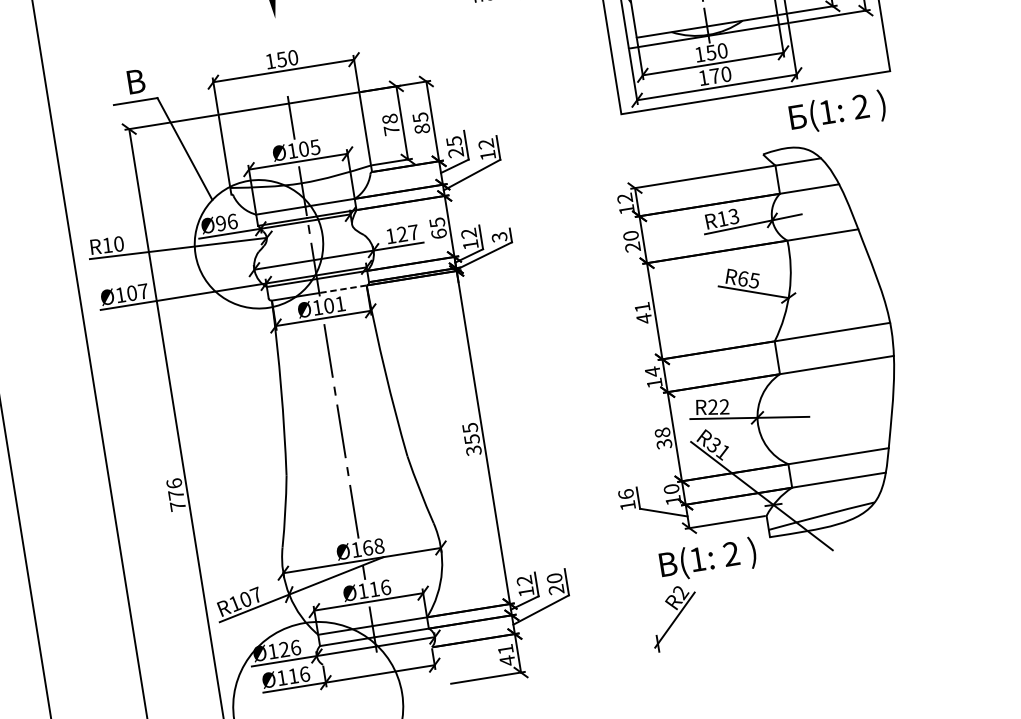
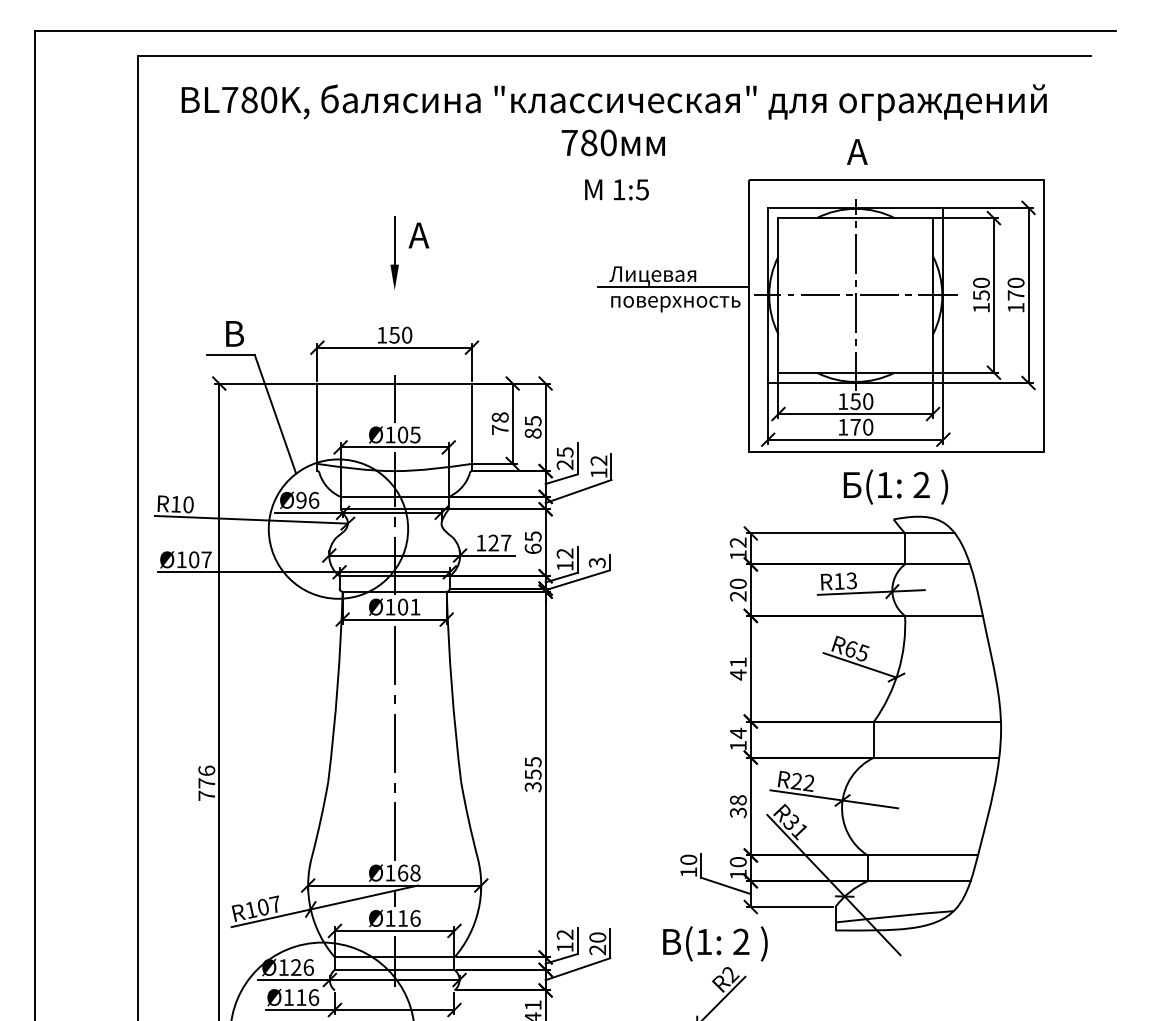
text: (837, 111) -> (895, 486), moved
line: (342, 289) -> (420, 591), dashed -> solid
text: (625, 494) -> (688, 859), 16 -> 10
text: (708, 559) -> (715, 943), moved

